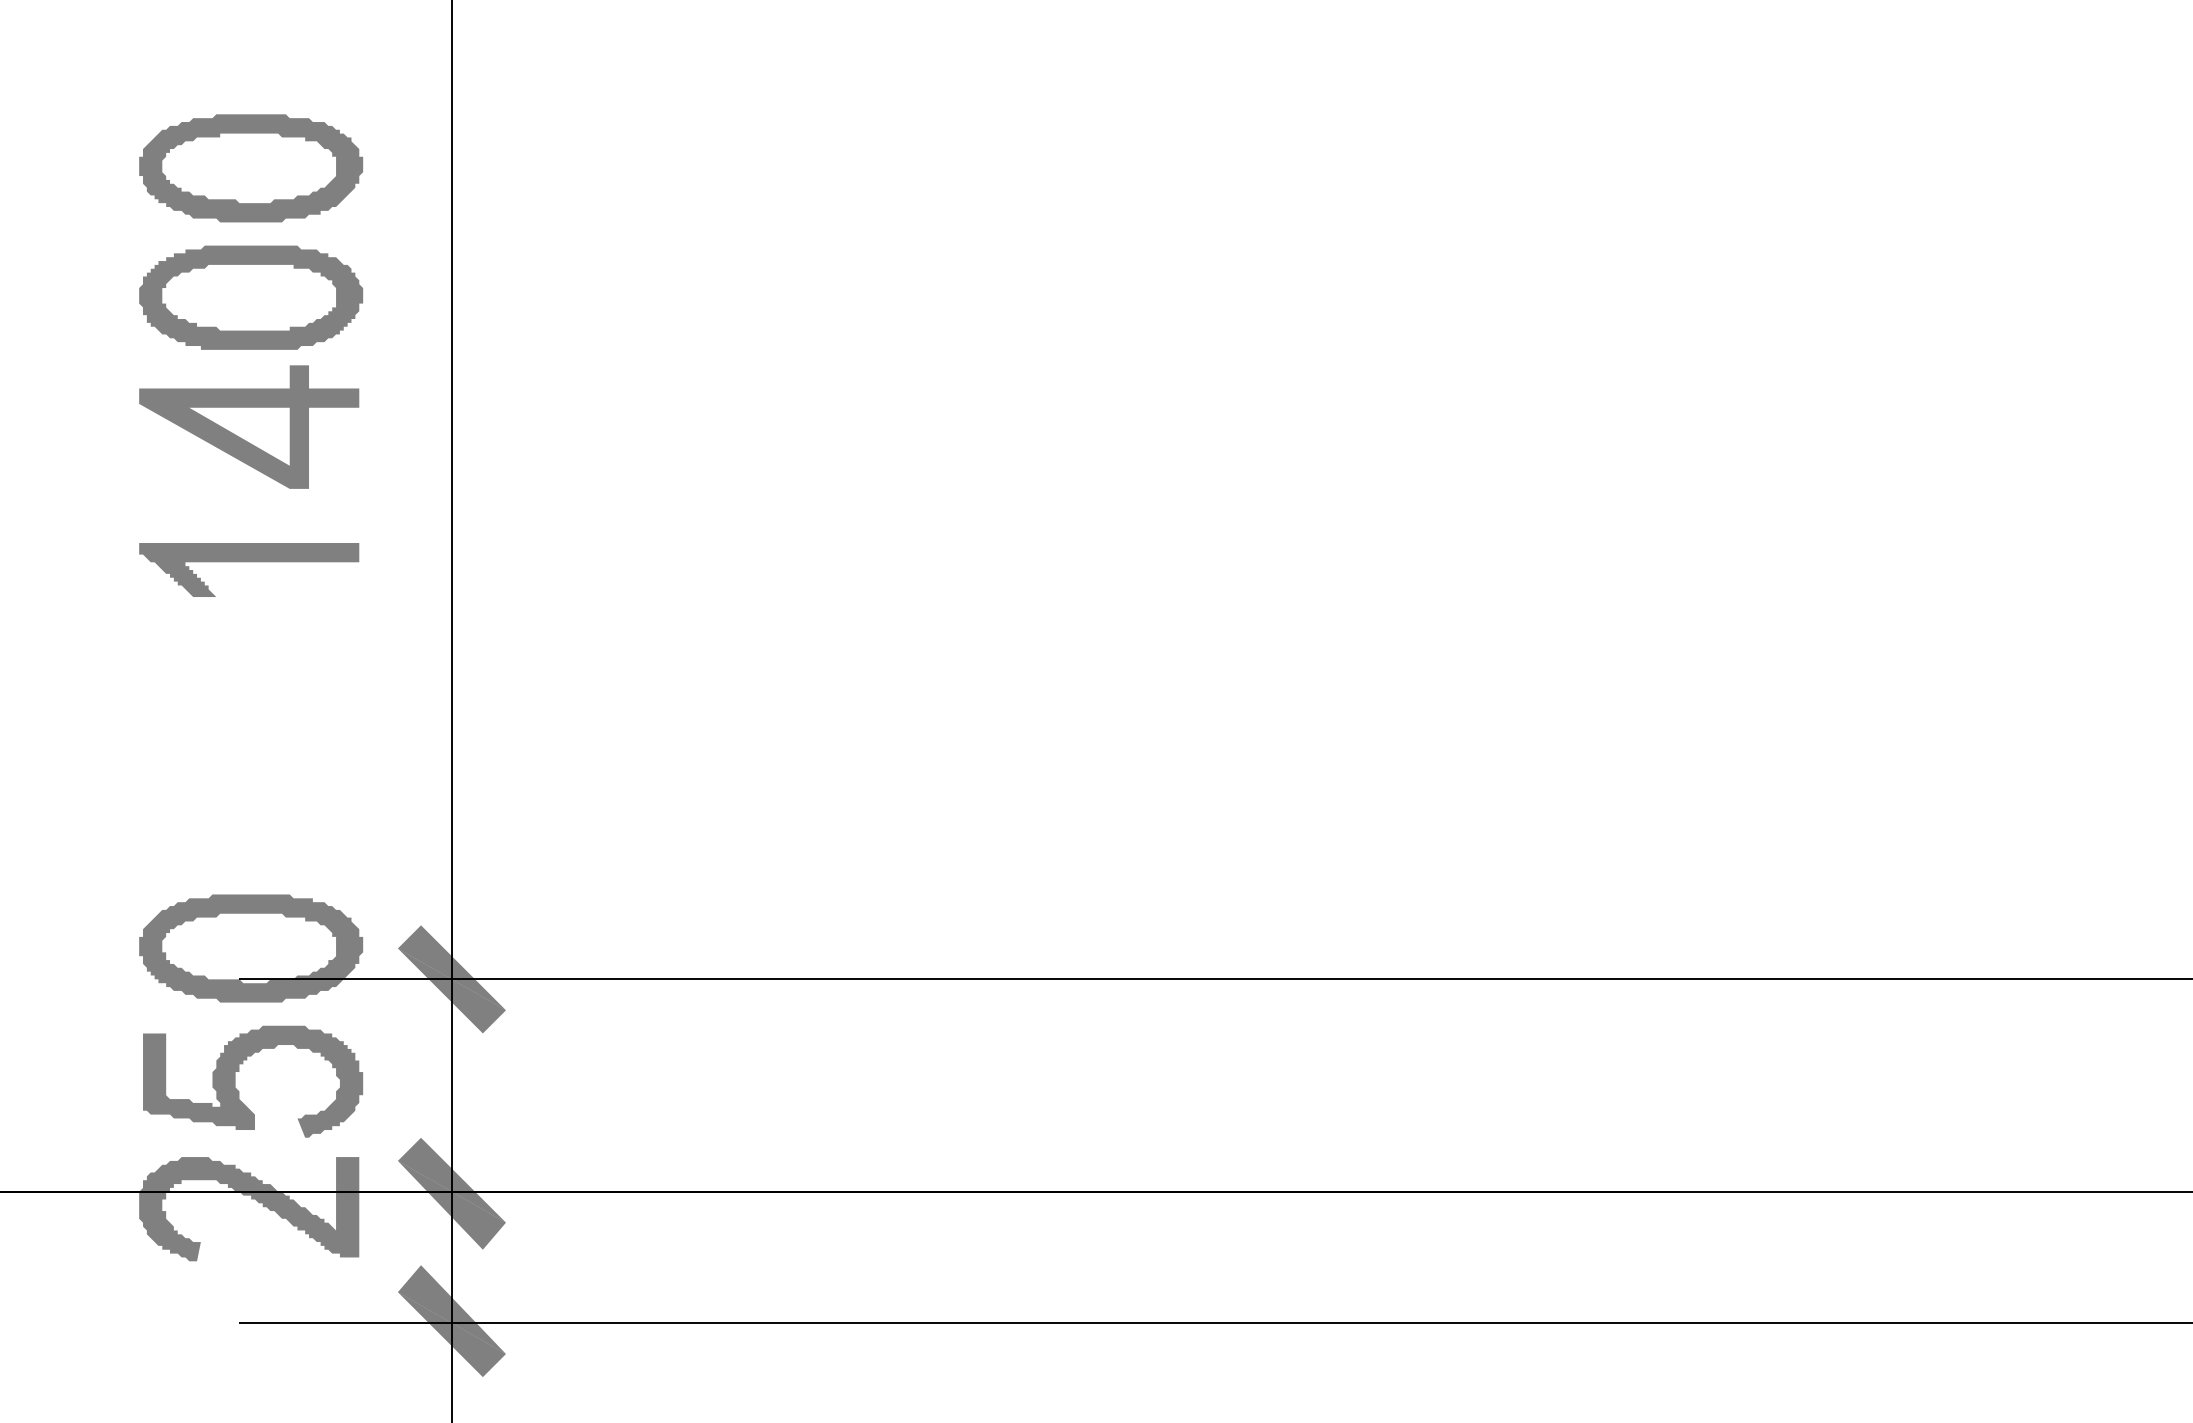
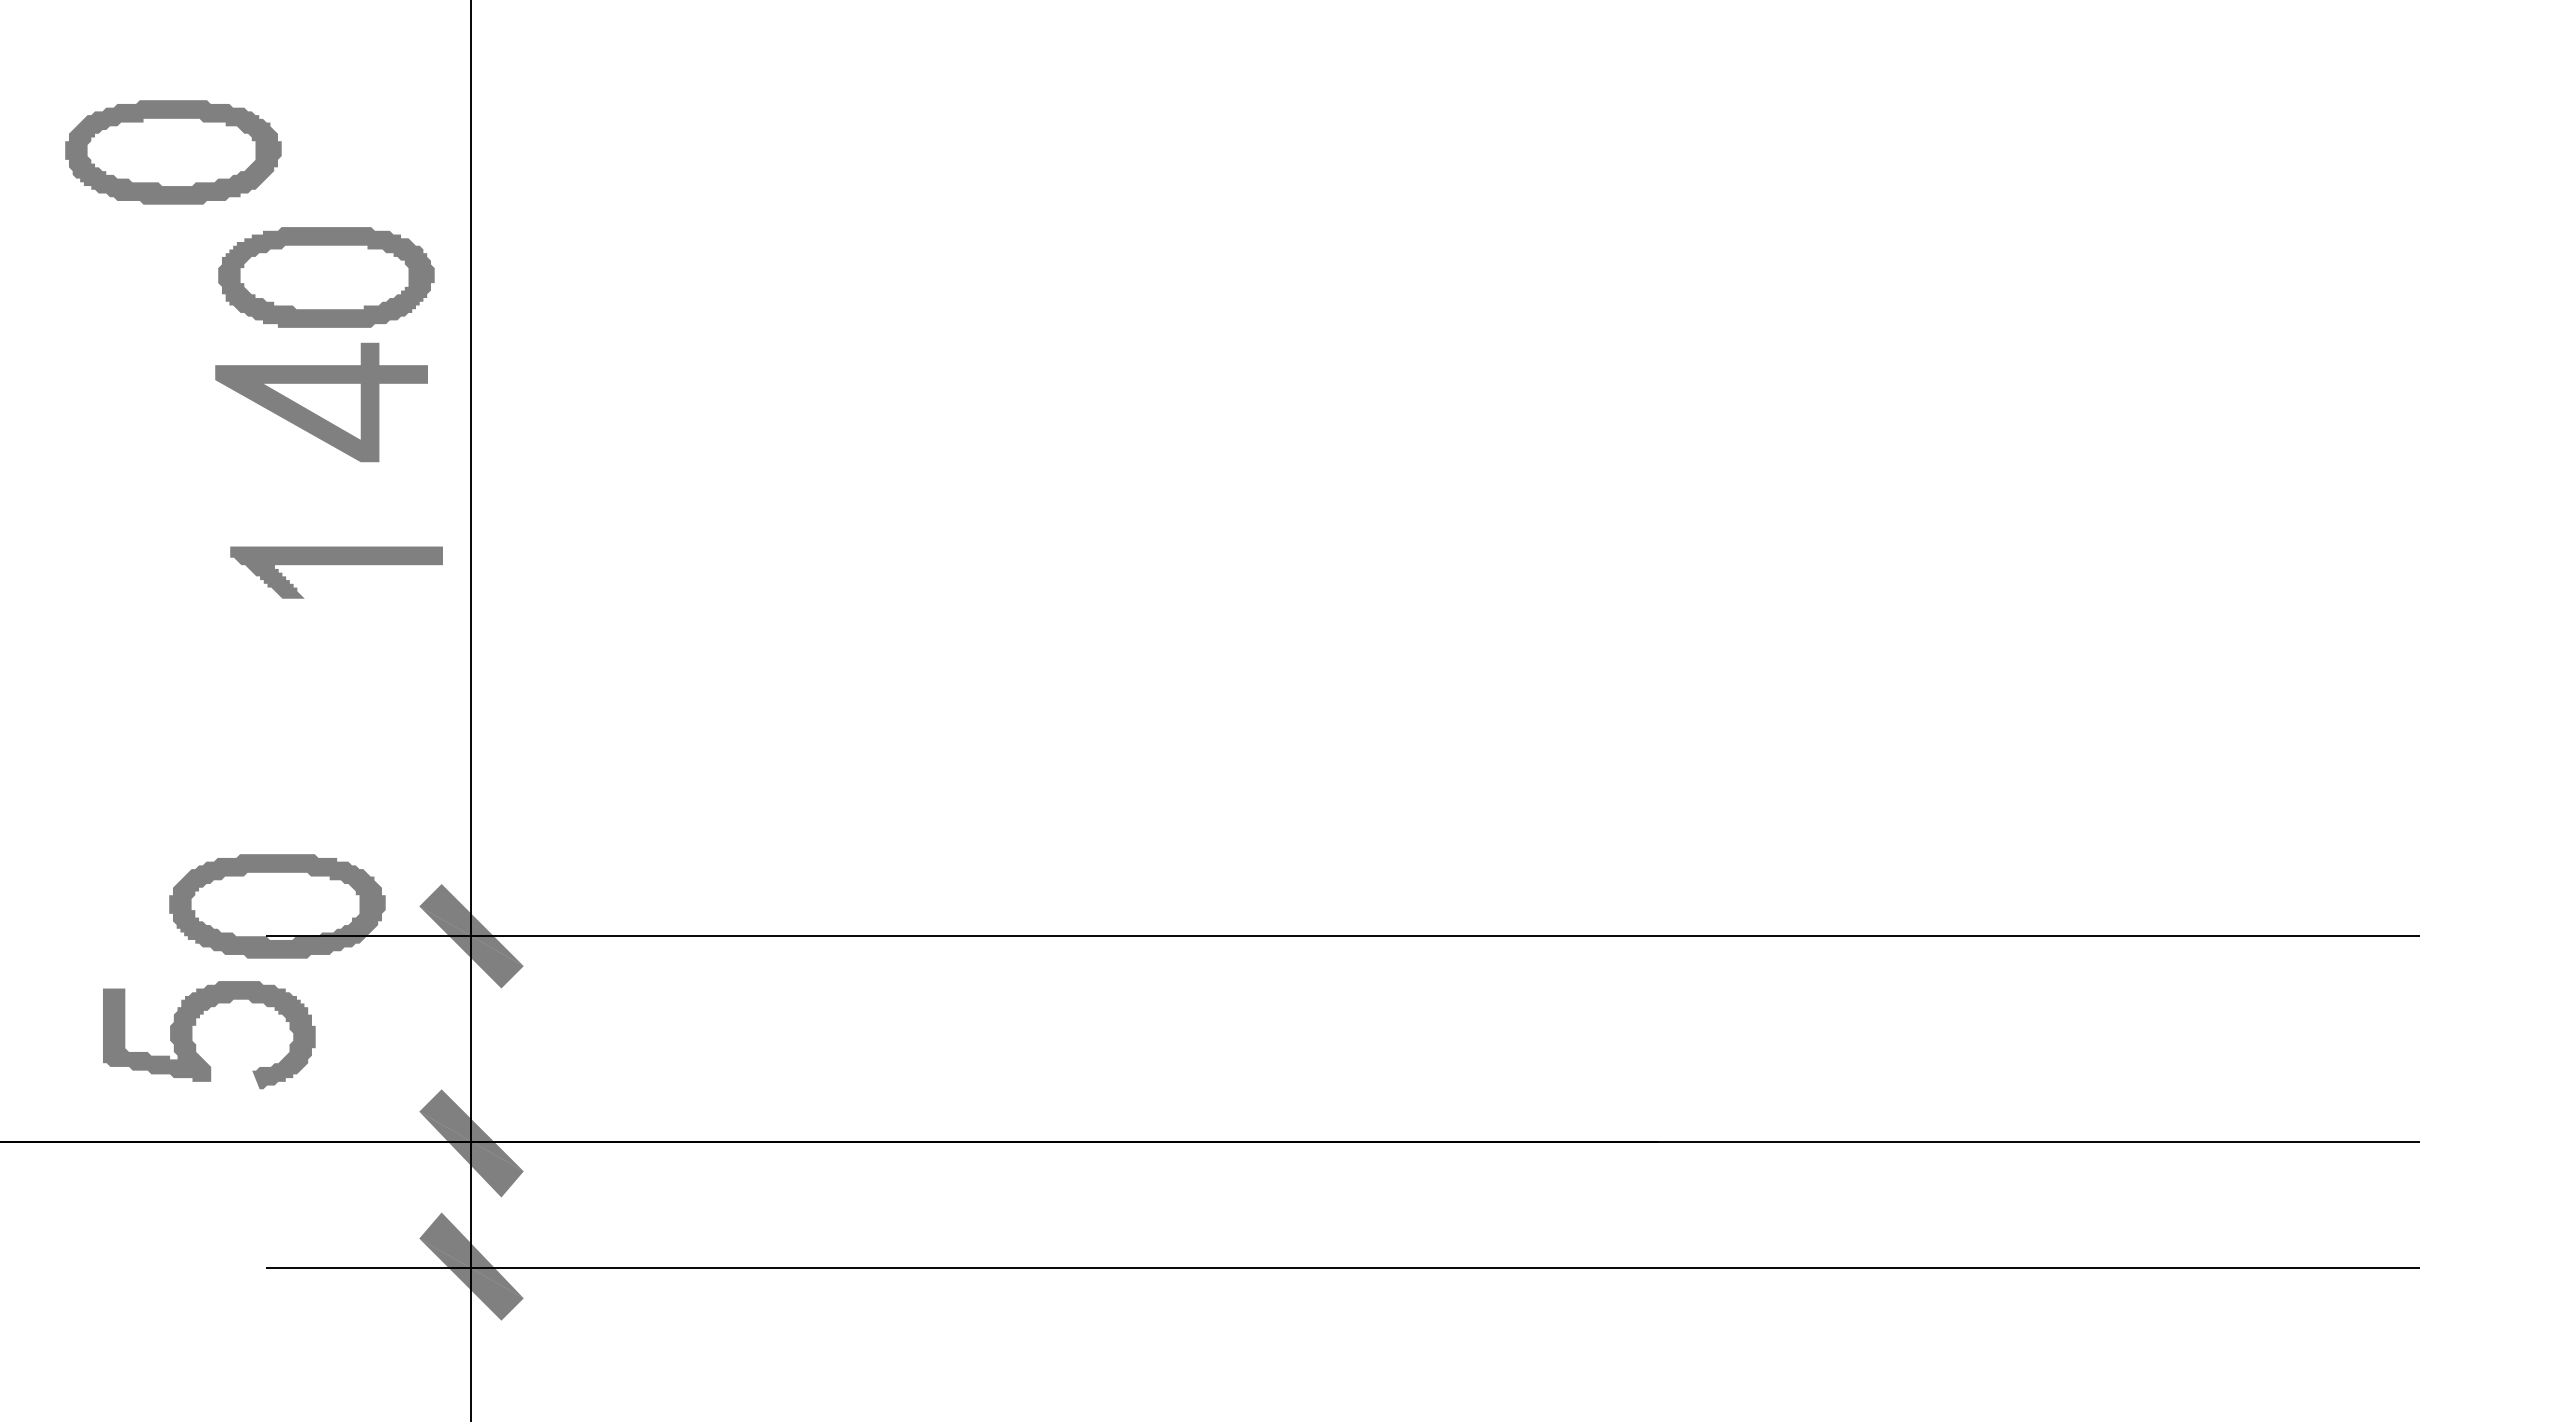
part: (251, 168) -> (173, 152), moved
part: (251, 297) -> (326, 277), moved
part: (249, 427) -> (321, 402), moved
part: (249, 561) -> (336, 564), moved
part: (238, 1090) -> (195, 1043), moved
fill: (249, 1208) -> (275, 1157), removed

